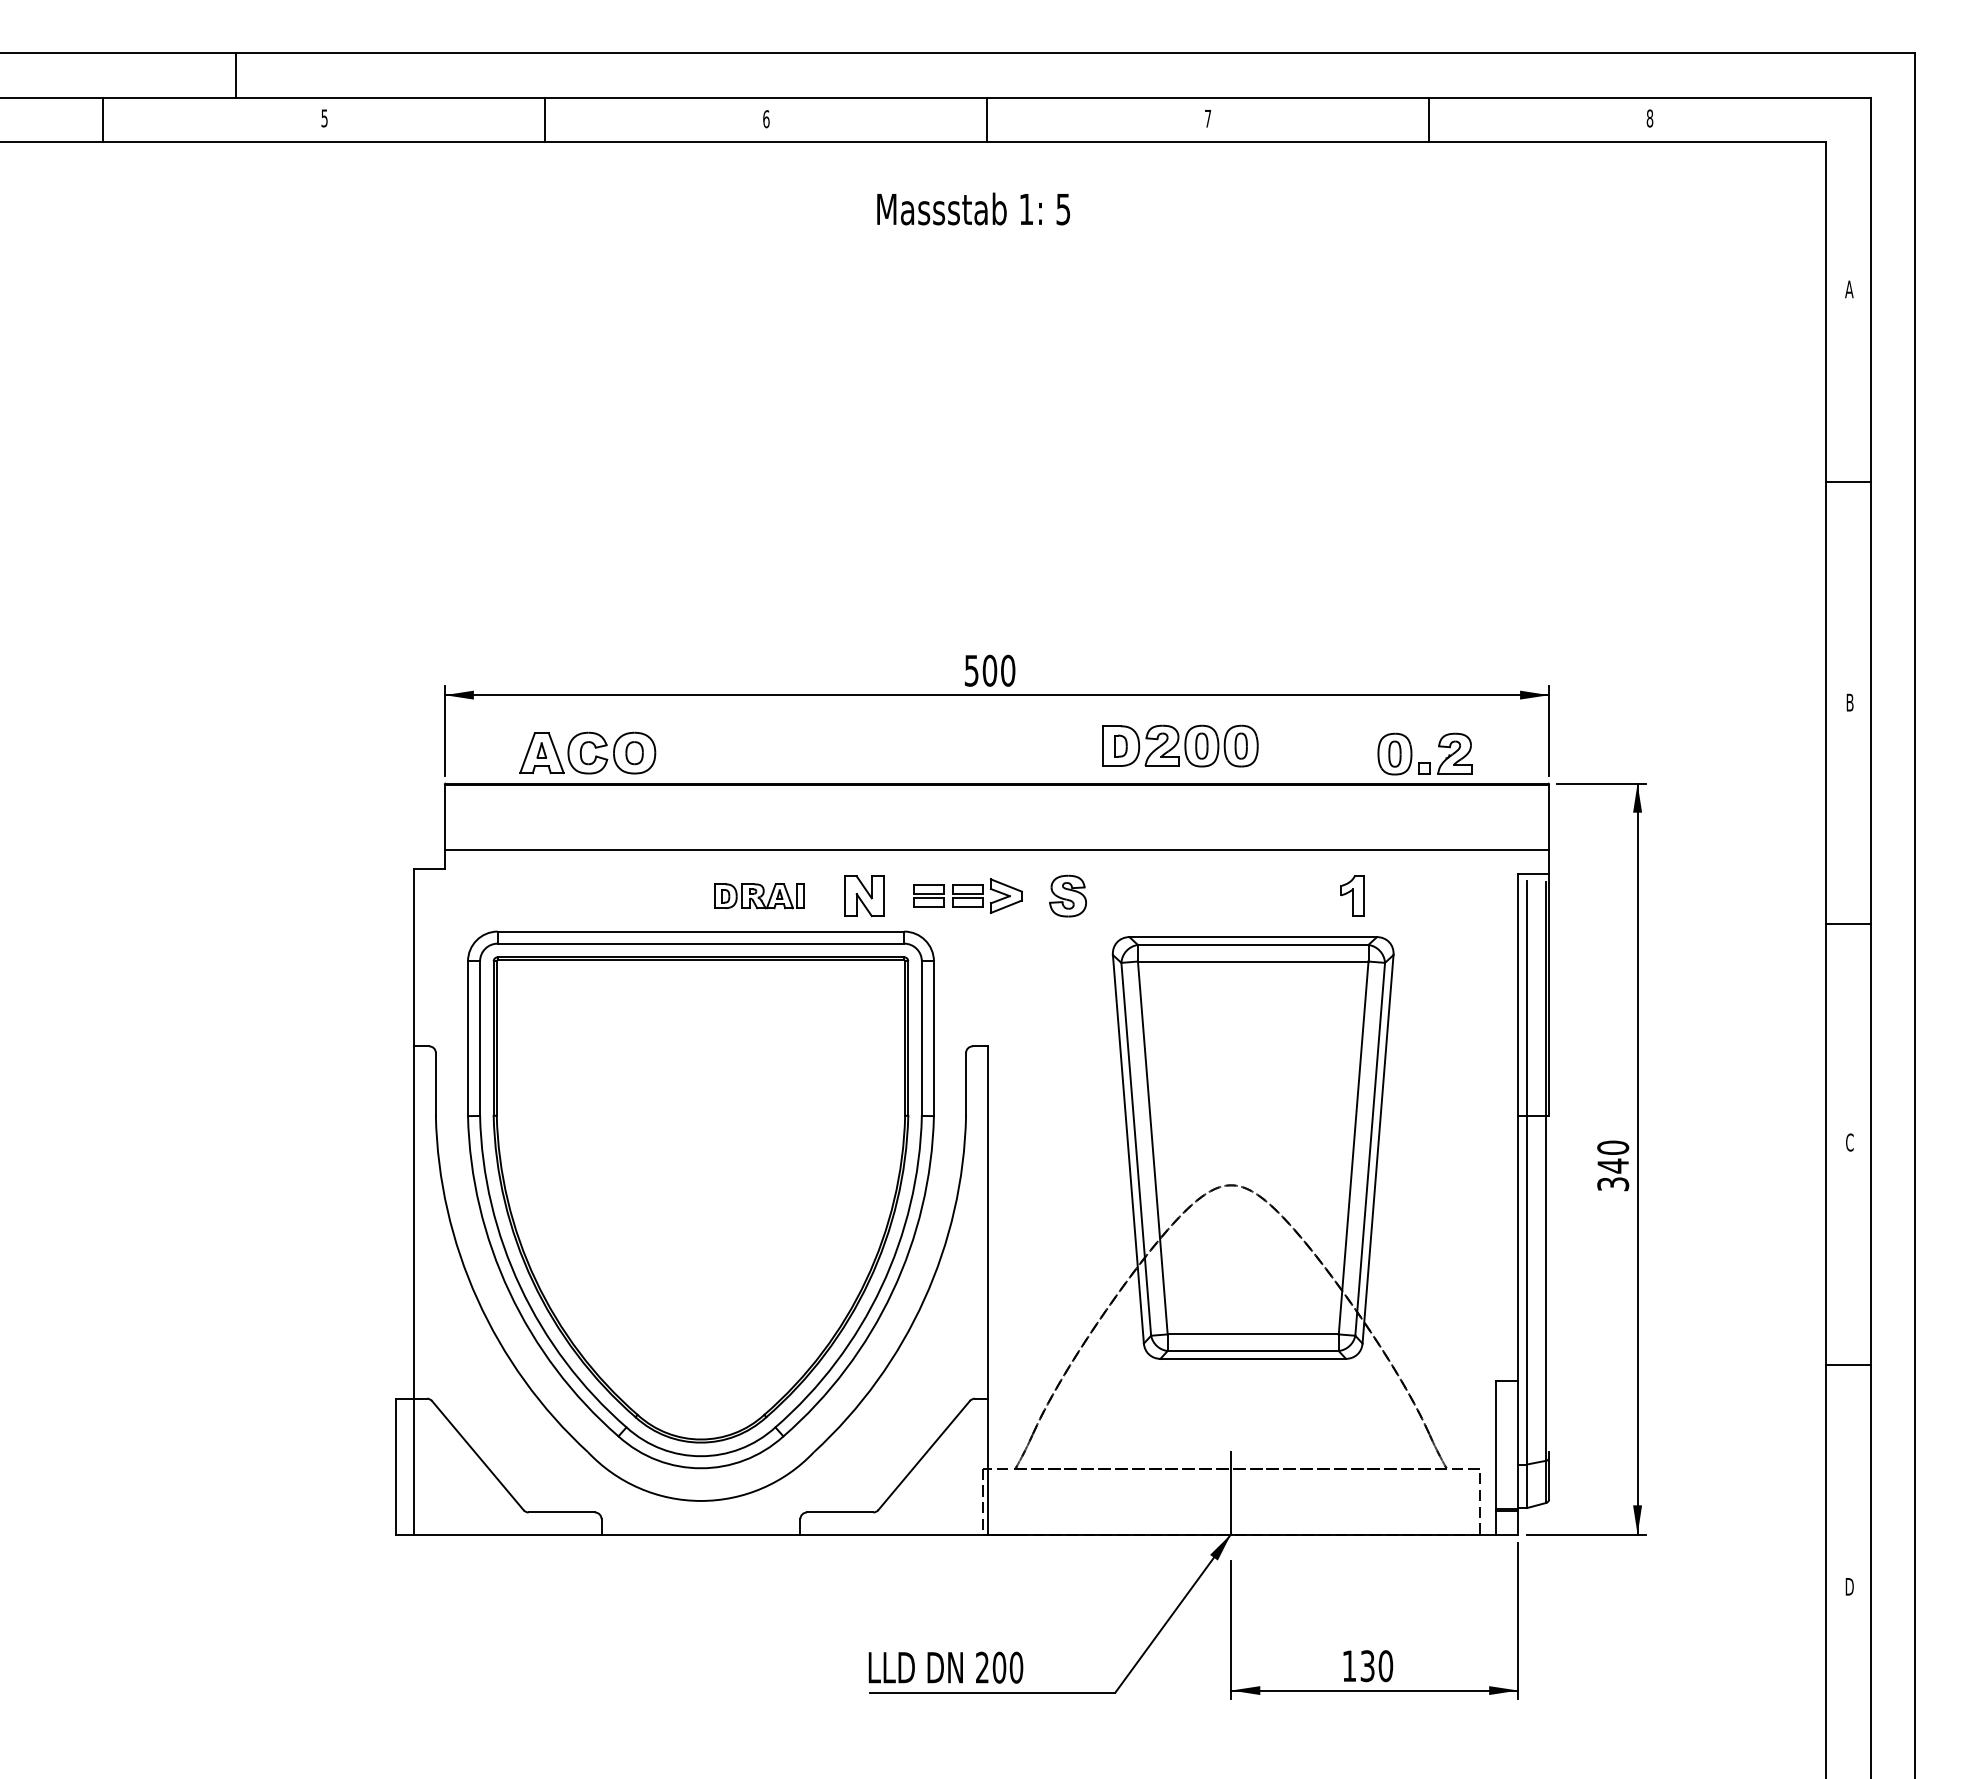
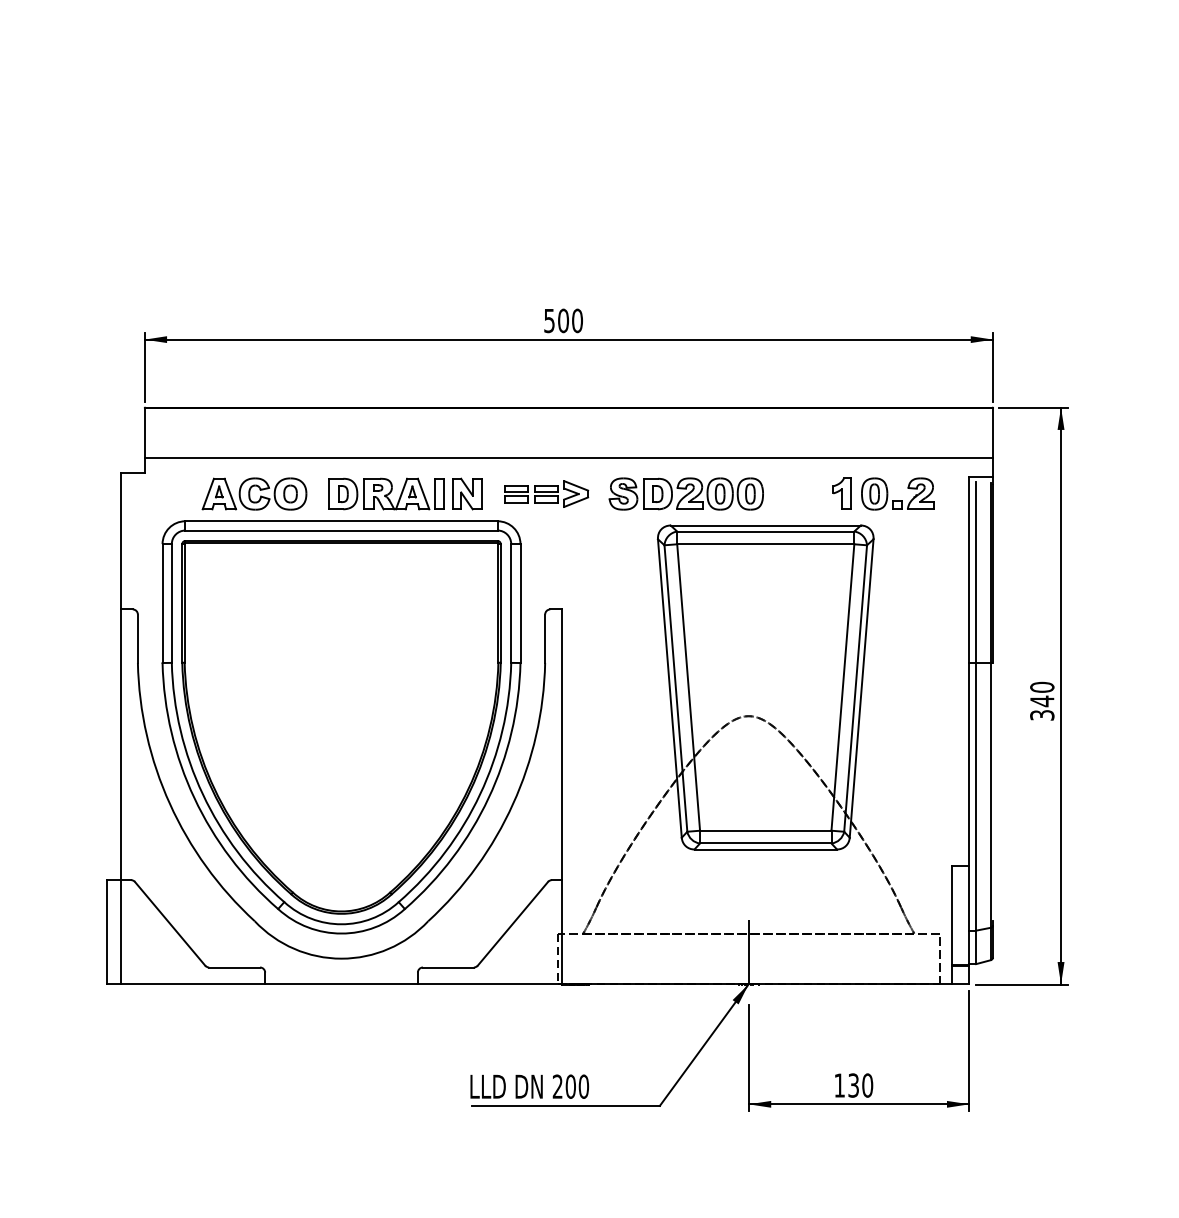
part: (1180, 745) -> (703, 493), moved
part: (587, 752) -> (254, 493), moved
part: (1424, 762) -> (897, 500), moved
part: (759, 896) -> (386, 494), size x1.67

